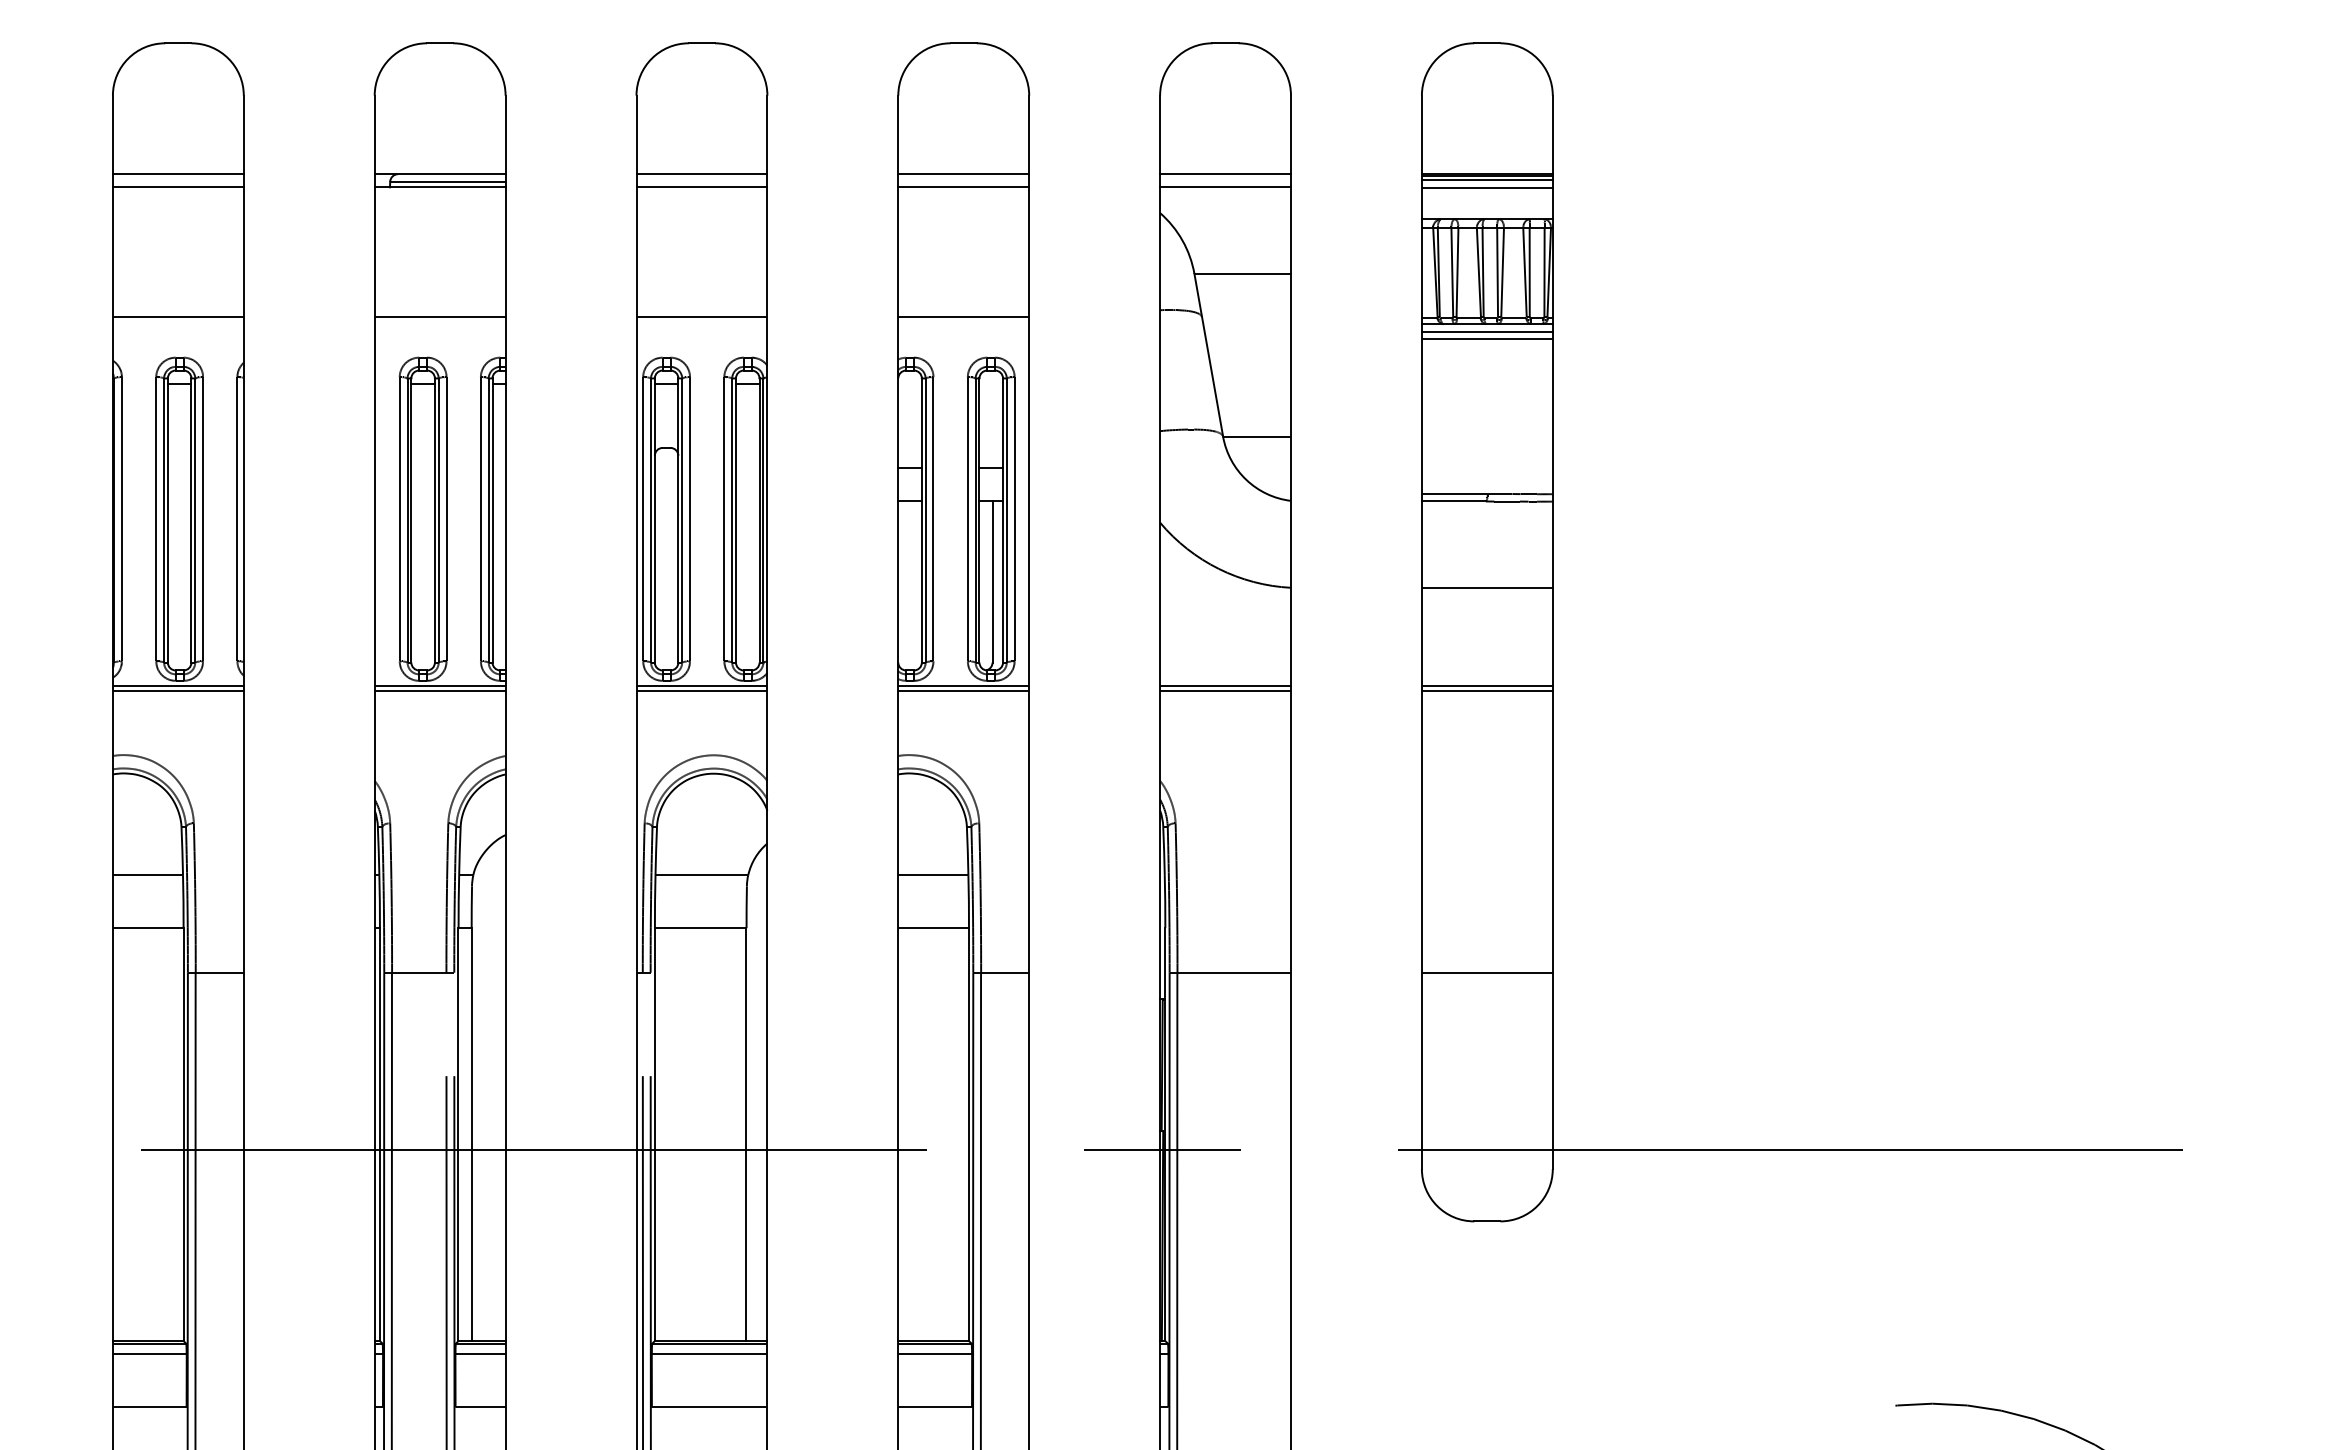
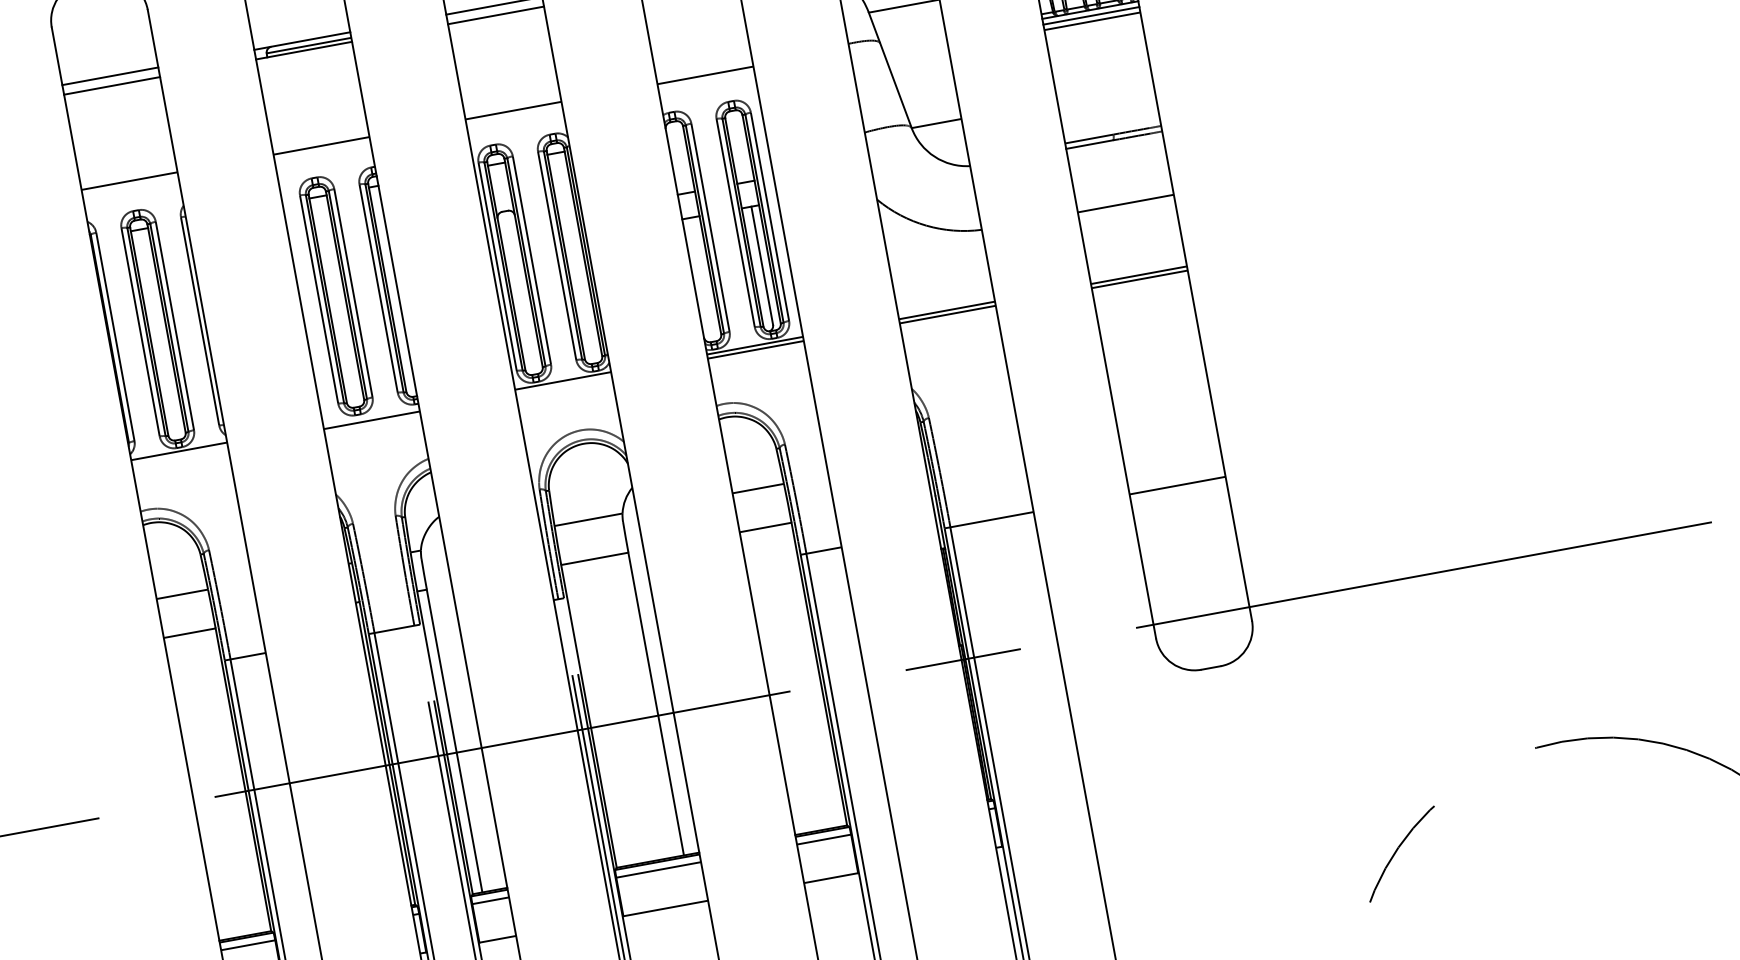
line: (439, 685) -> (370, 416), removed
line: (177, 691) -> (179, 455), removed
line: (701, 691) -> (563, 385), removed

